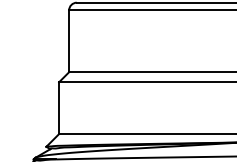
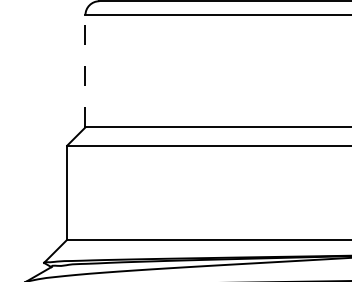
line: (69, 41) -> (86, 71), solid -> dashed

